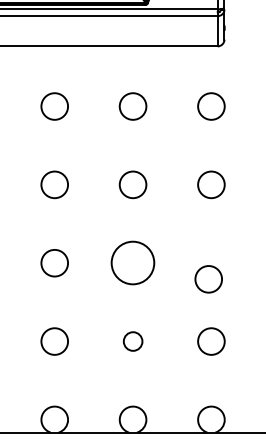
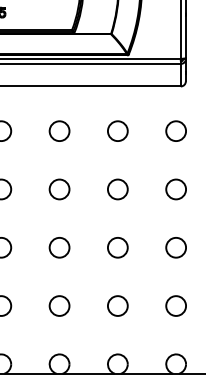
circle: (132, 262) -> (117, 247), size x0.62
circle: (207, 278) -> (175, 247), moved
circle: (132, 340) -> (117, 305), size x1.43

